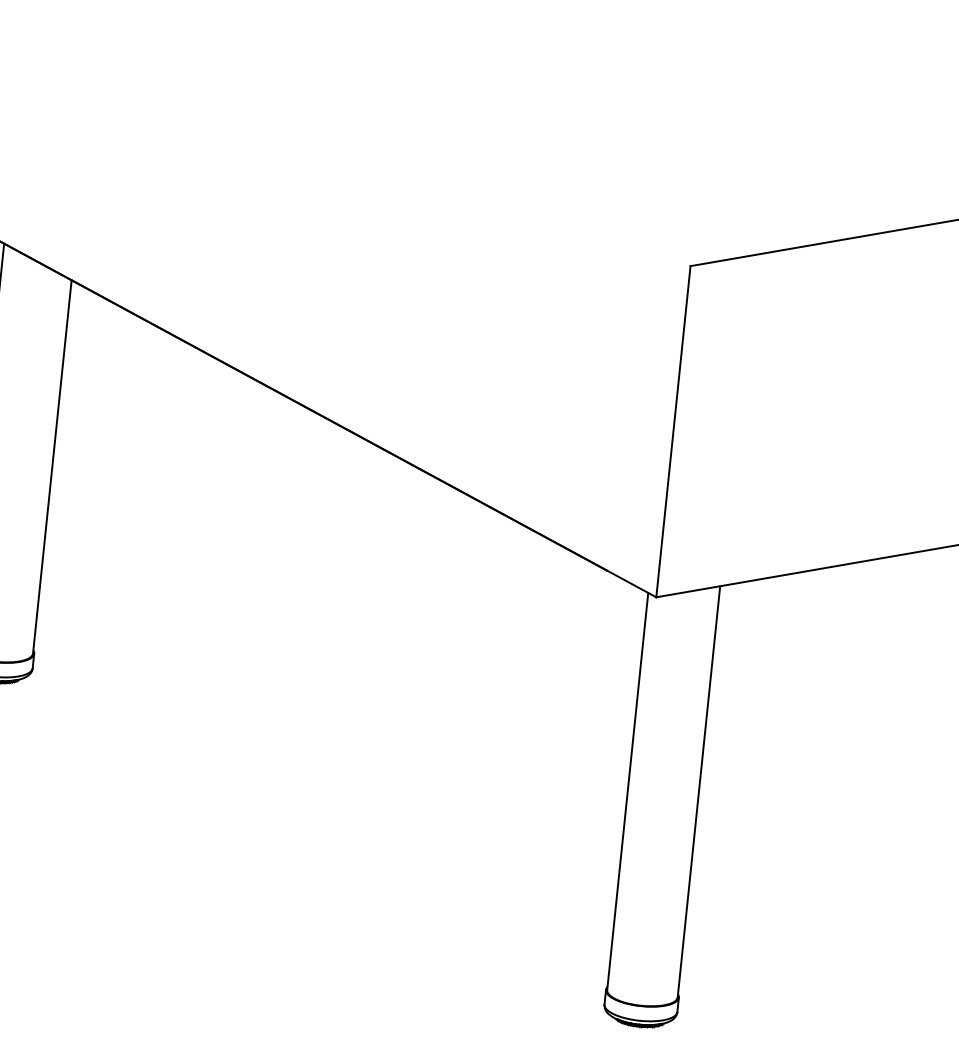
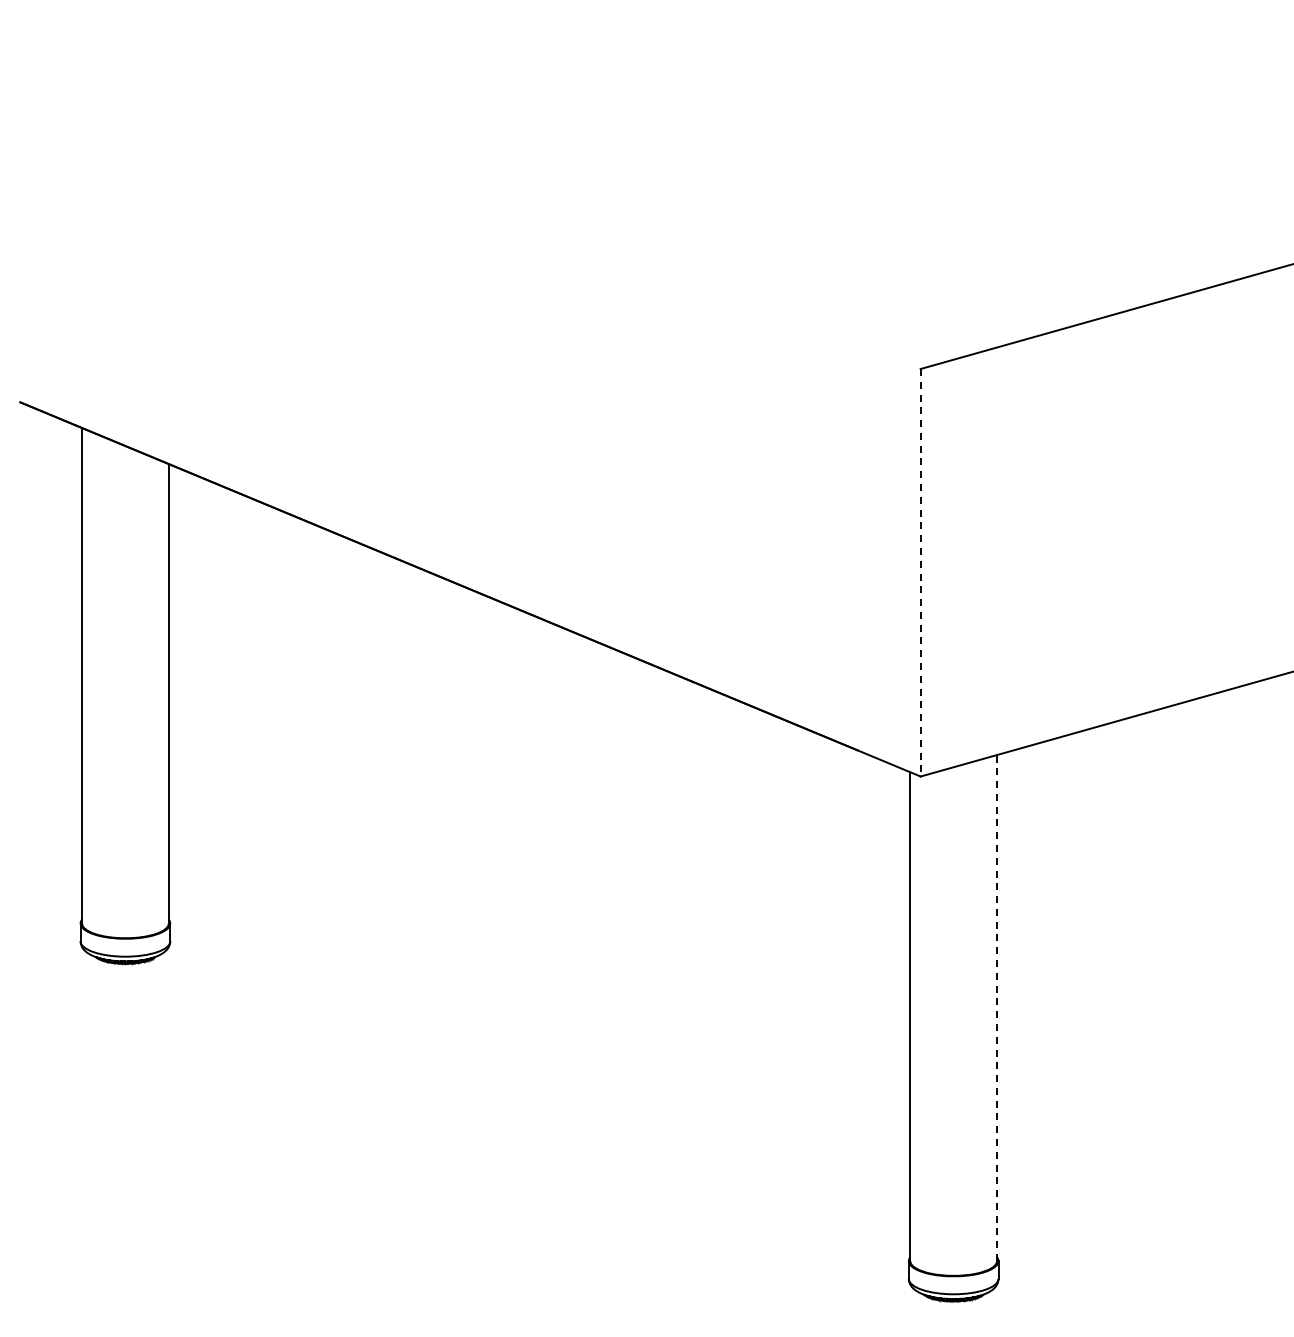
line: (673, 431) -> (920, 572), solid -> dashed
line: (699, 792) -> (997, 1008), solid -> dashed

